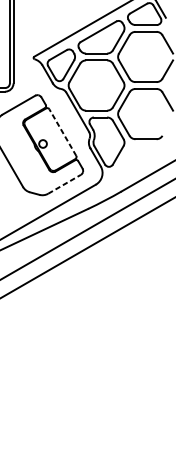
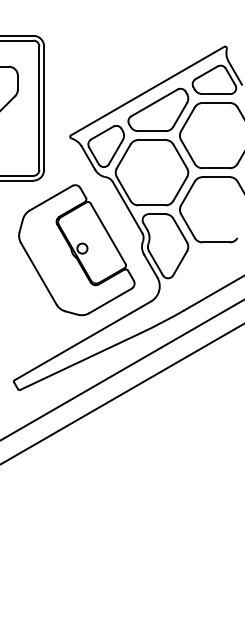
line: (62, 132) -> (107, 233), dashed -> solid
line: (64, 183) -> (110, 300), dashed -> solid

